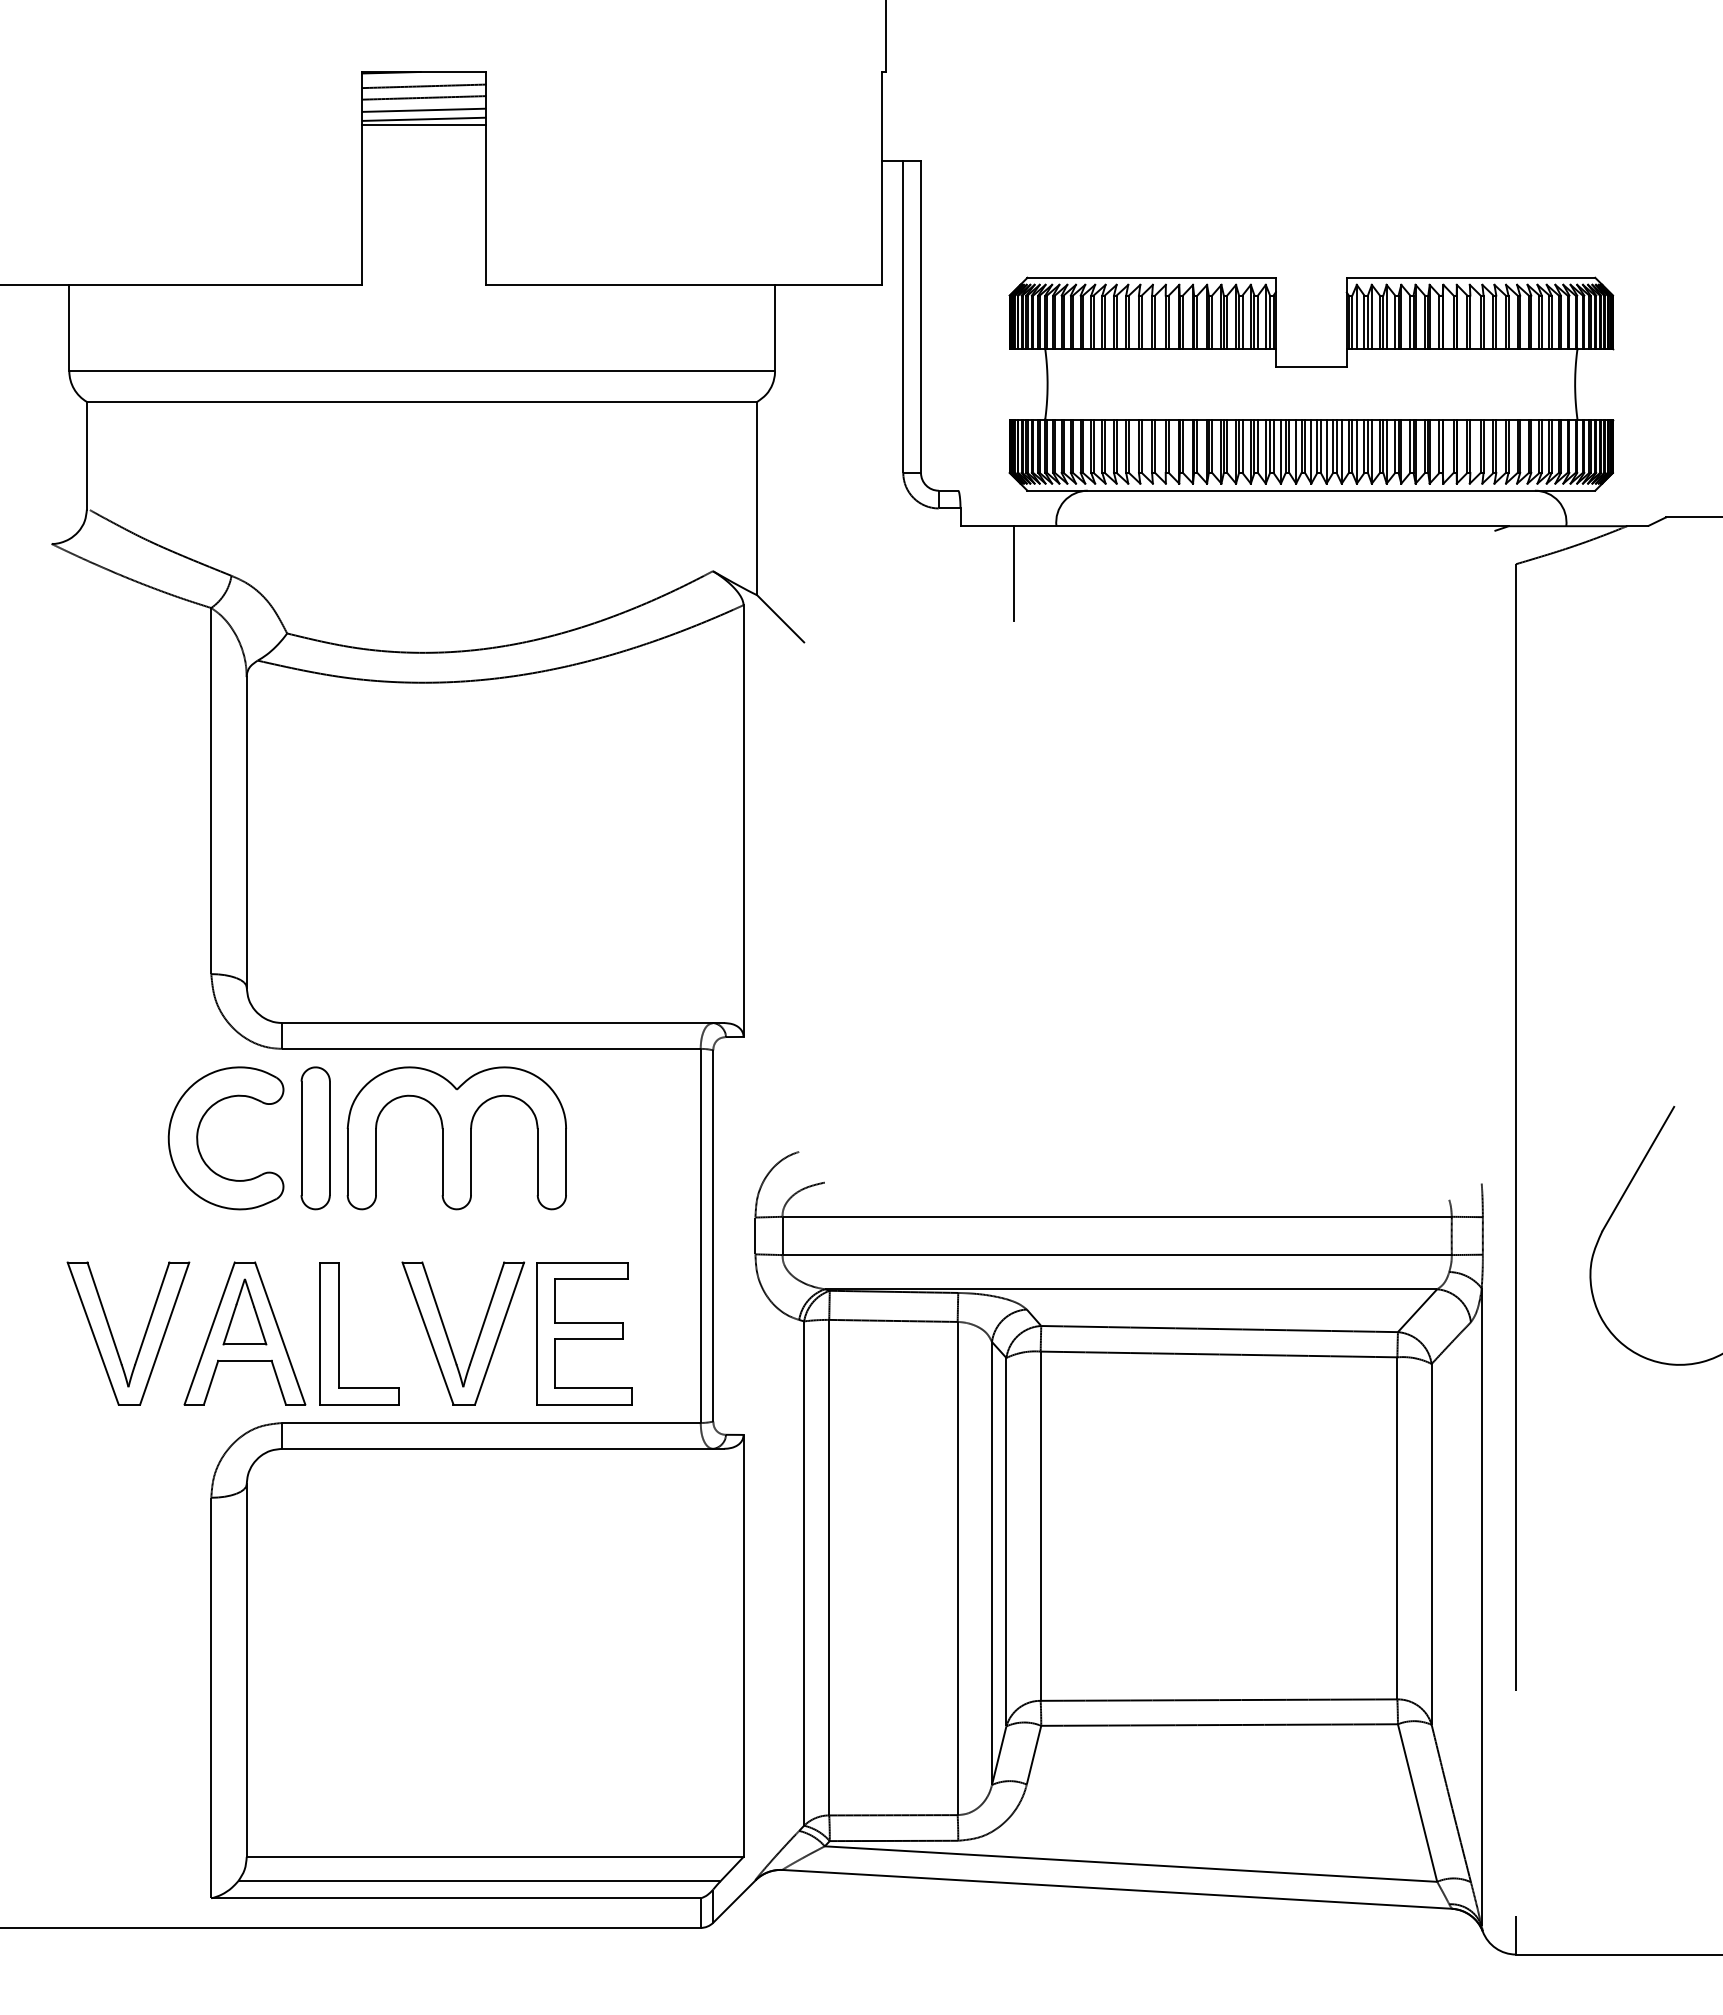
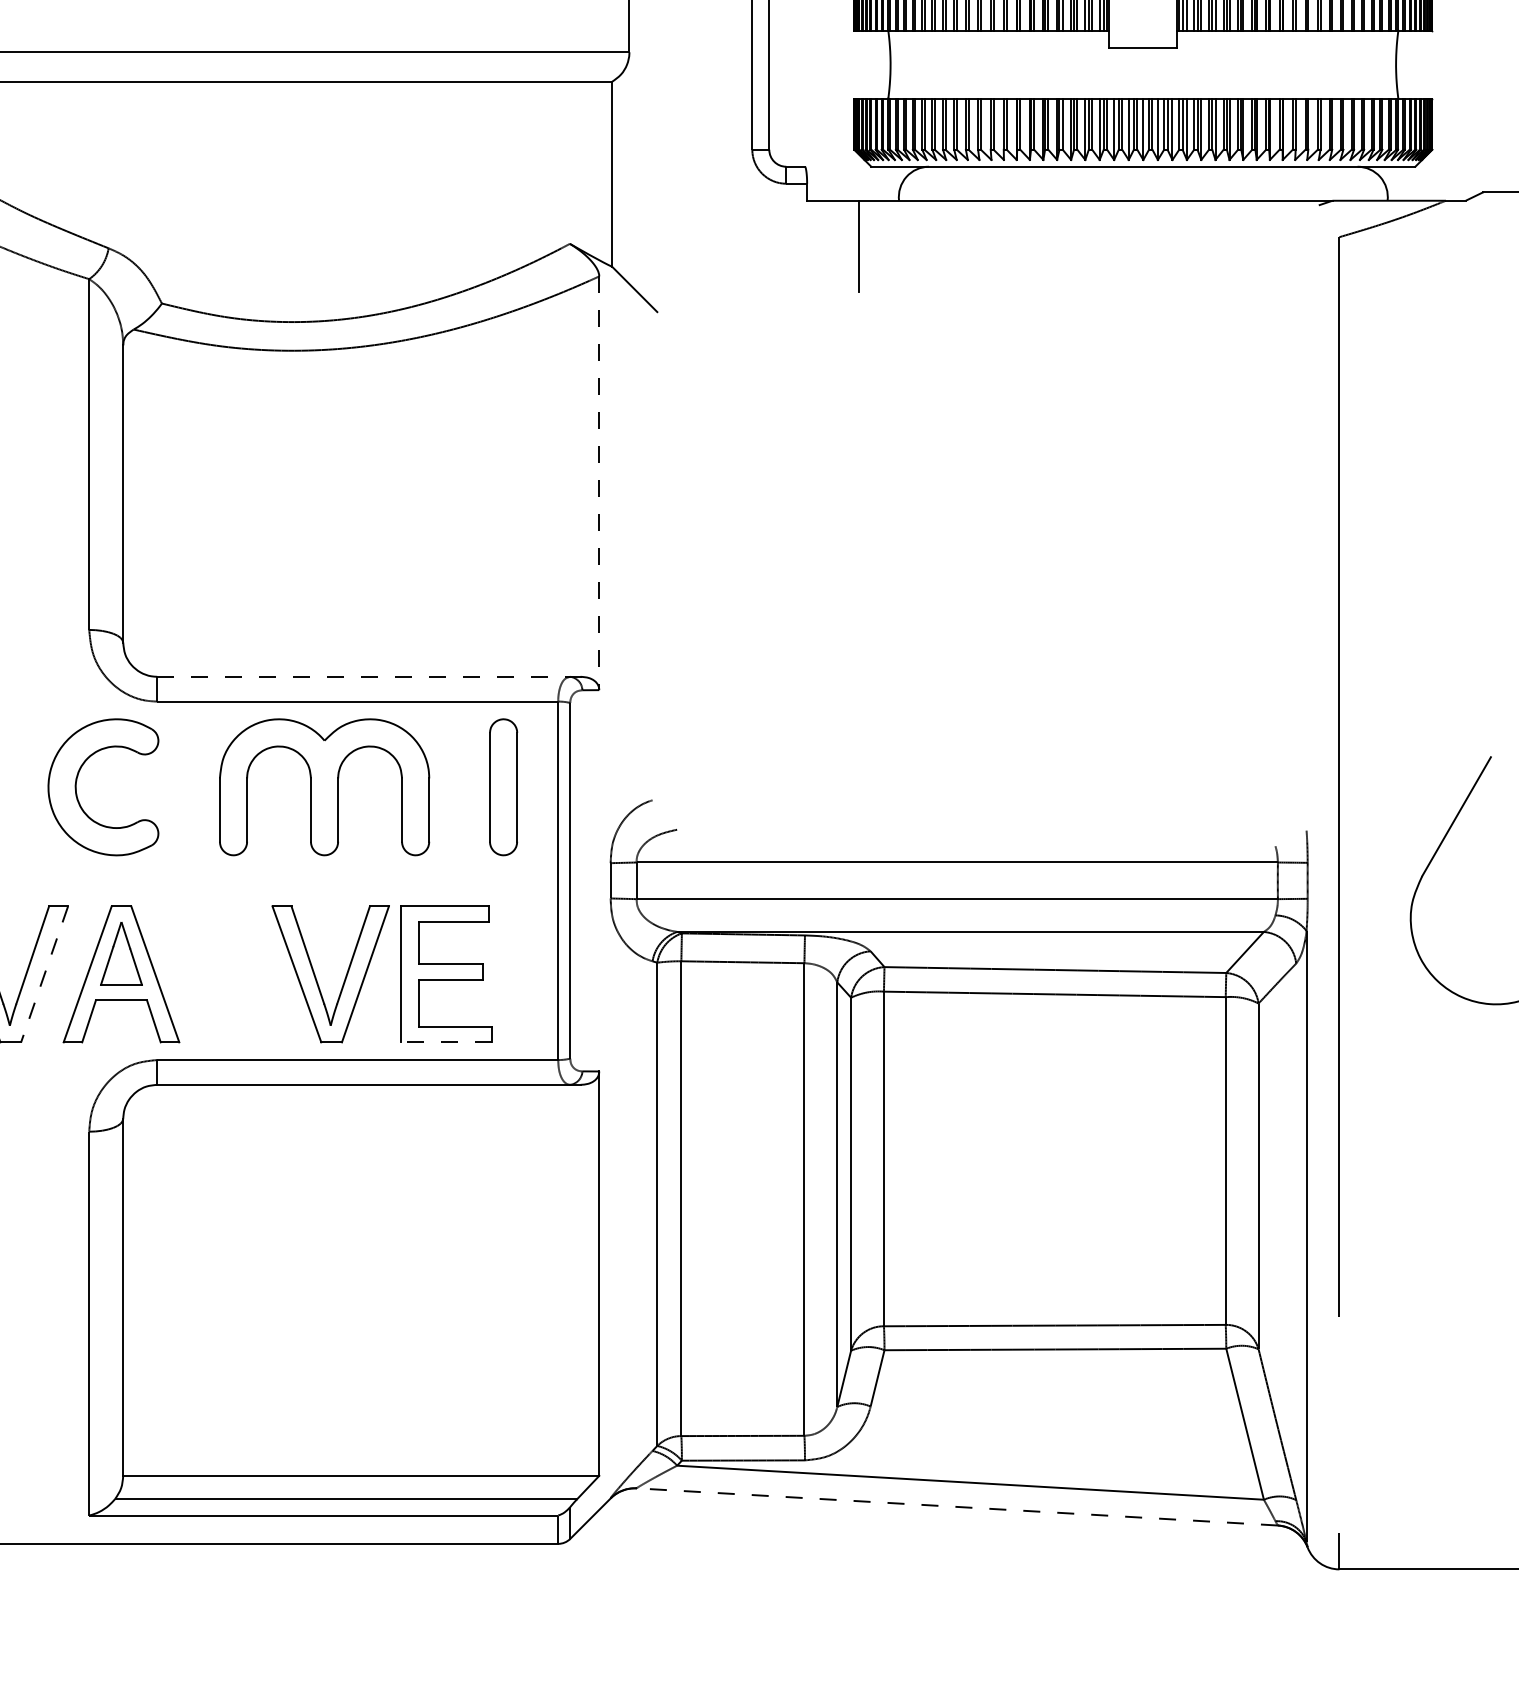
line: (743, 821) -> (599, 483), solid -> dashed
line: (497, 1023) -> (363, 677), solid -> dashed
part: (315, 1138) -> (503, 787), moved
part: (339, 1333) -> (212, 974), removed
line: (164, 1334) -> (44, 975), solid -> dashed
line: (583, 1404) -> (445, 1042), solid -> dashed
line: (1116, 1889) -> (956, 1507), solid -> dashed

